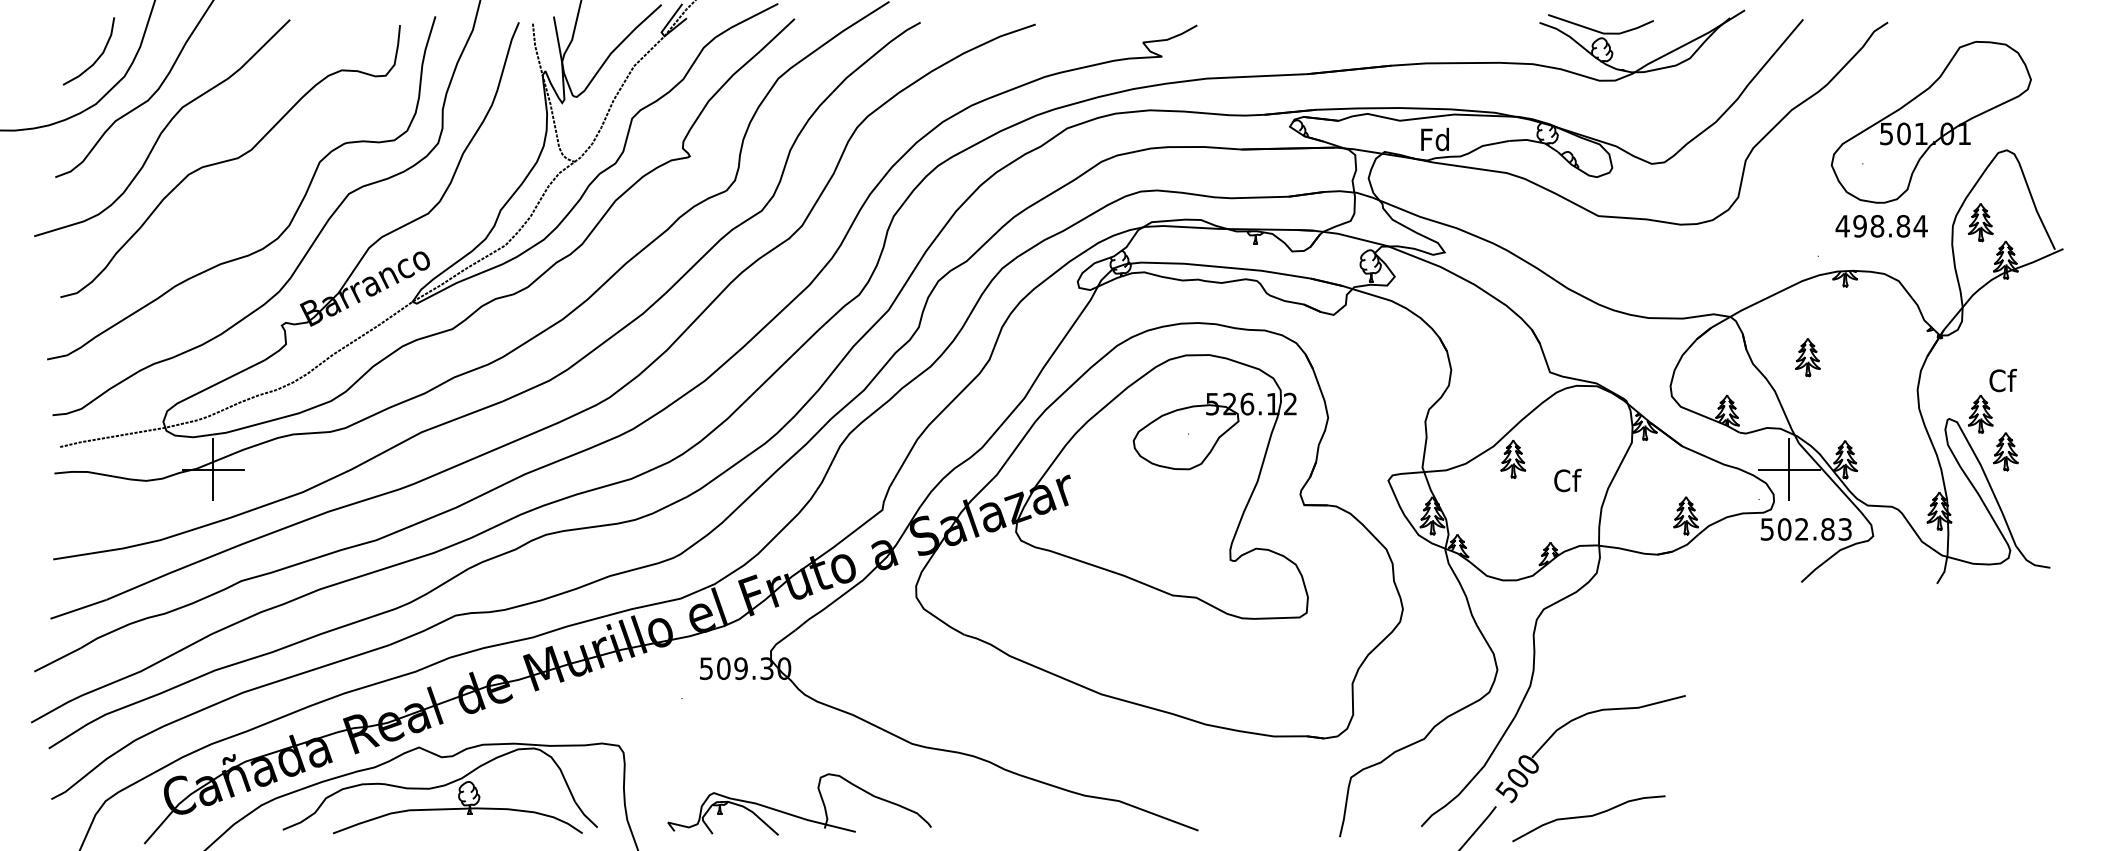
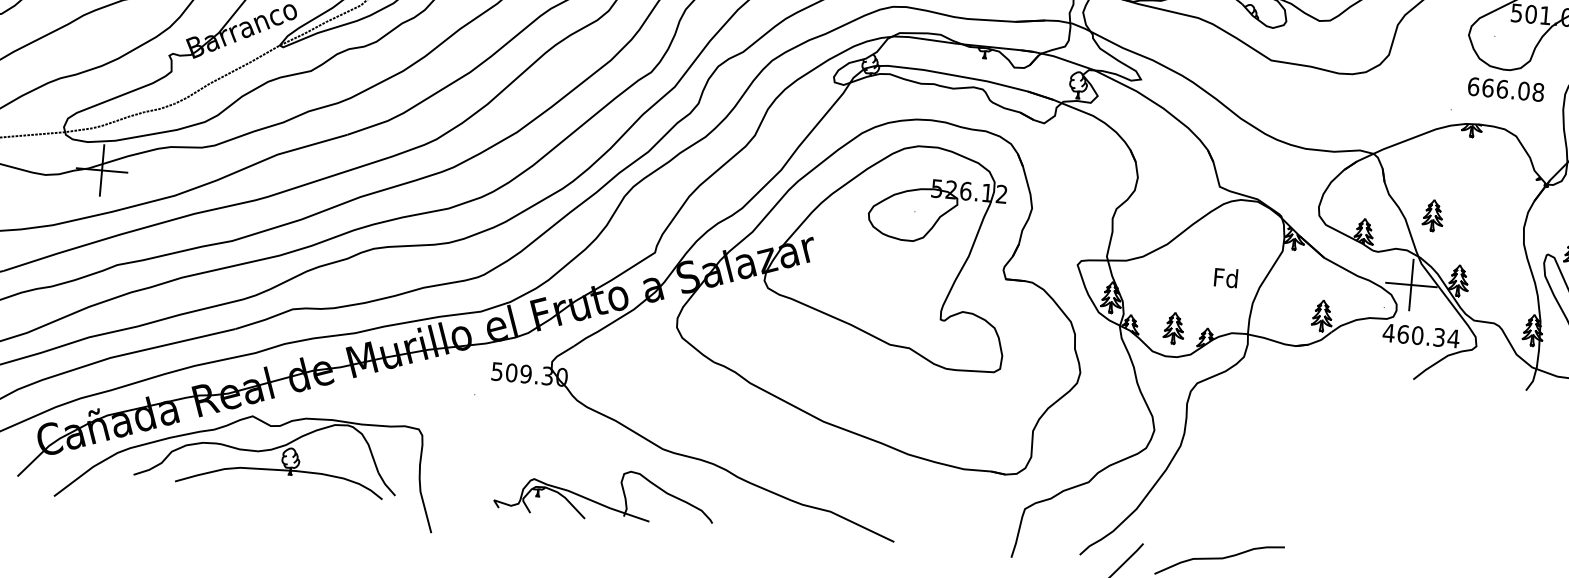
text: (1881, 226) -> (1505, 89), 498.84 -> 666.08
part: (1807, 357) -> (1432, 215), moved
part: (1513, 459) -> (1174, 328), moved
text: (1567, 480) -> (1226, 277), Cf -> Fd
text: (1806, 529) -> (1421, 336), 502.83 -> 460.34
part: (1577, 719) -> (1217, 477), removed
part: (794, 814) -> (599, 502), moved

